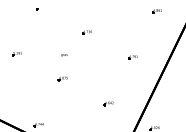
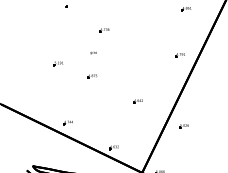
part: (87, 32) -> (104, 30), moved
part: (16, 53) -> (57, 63), moved
part: (132, 57) -> (179, 55), moved

